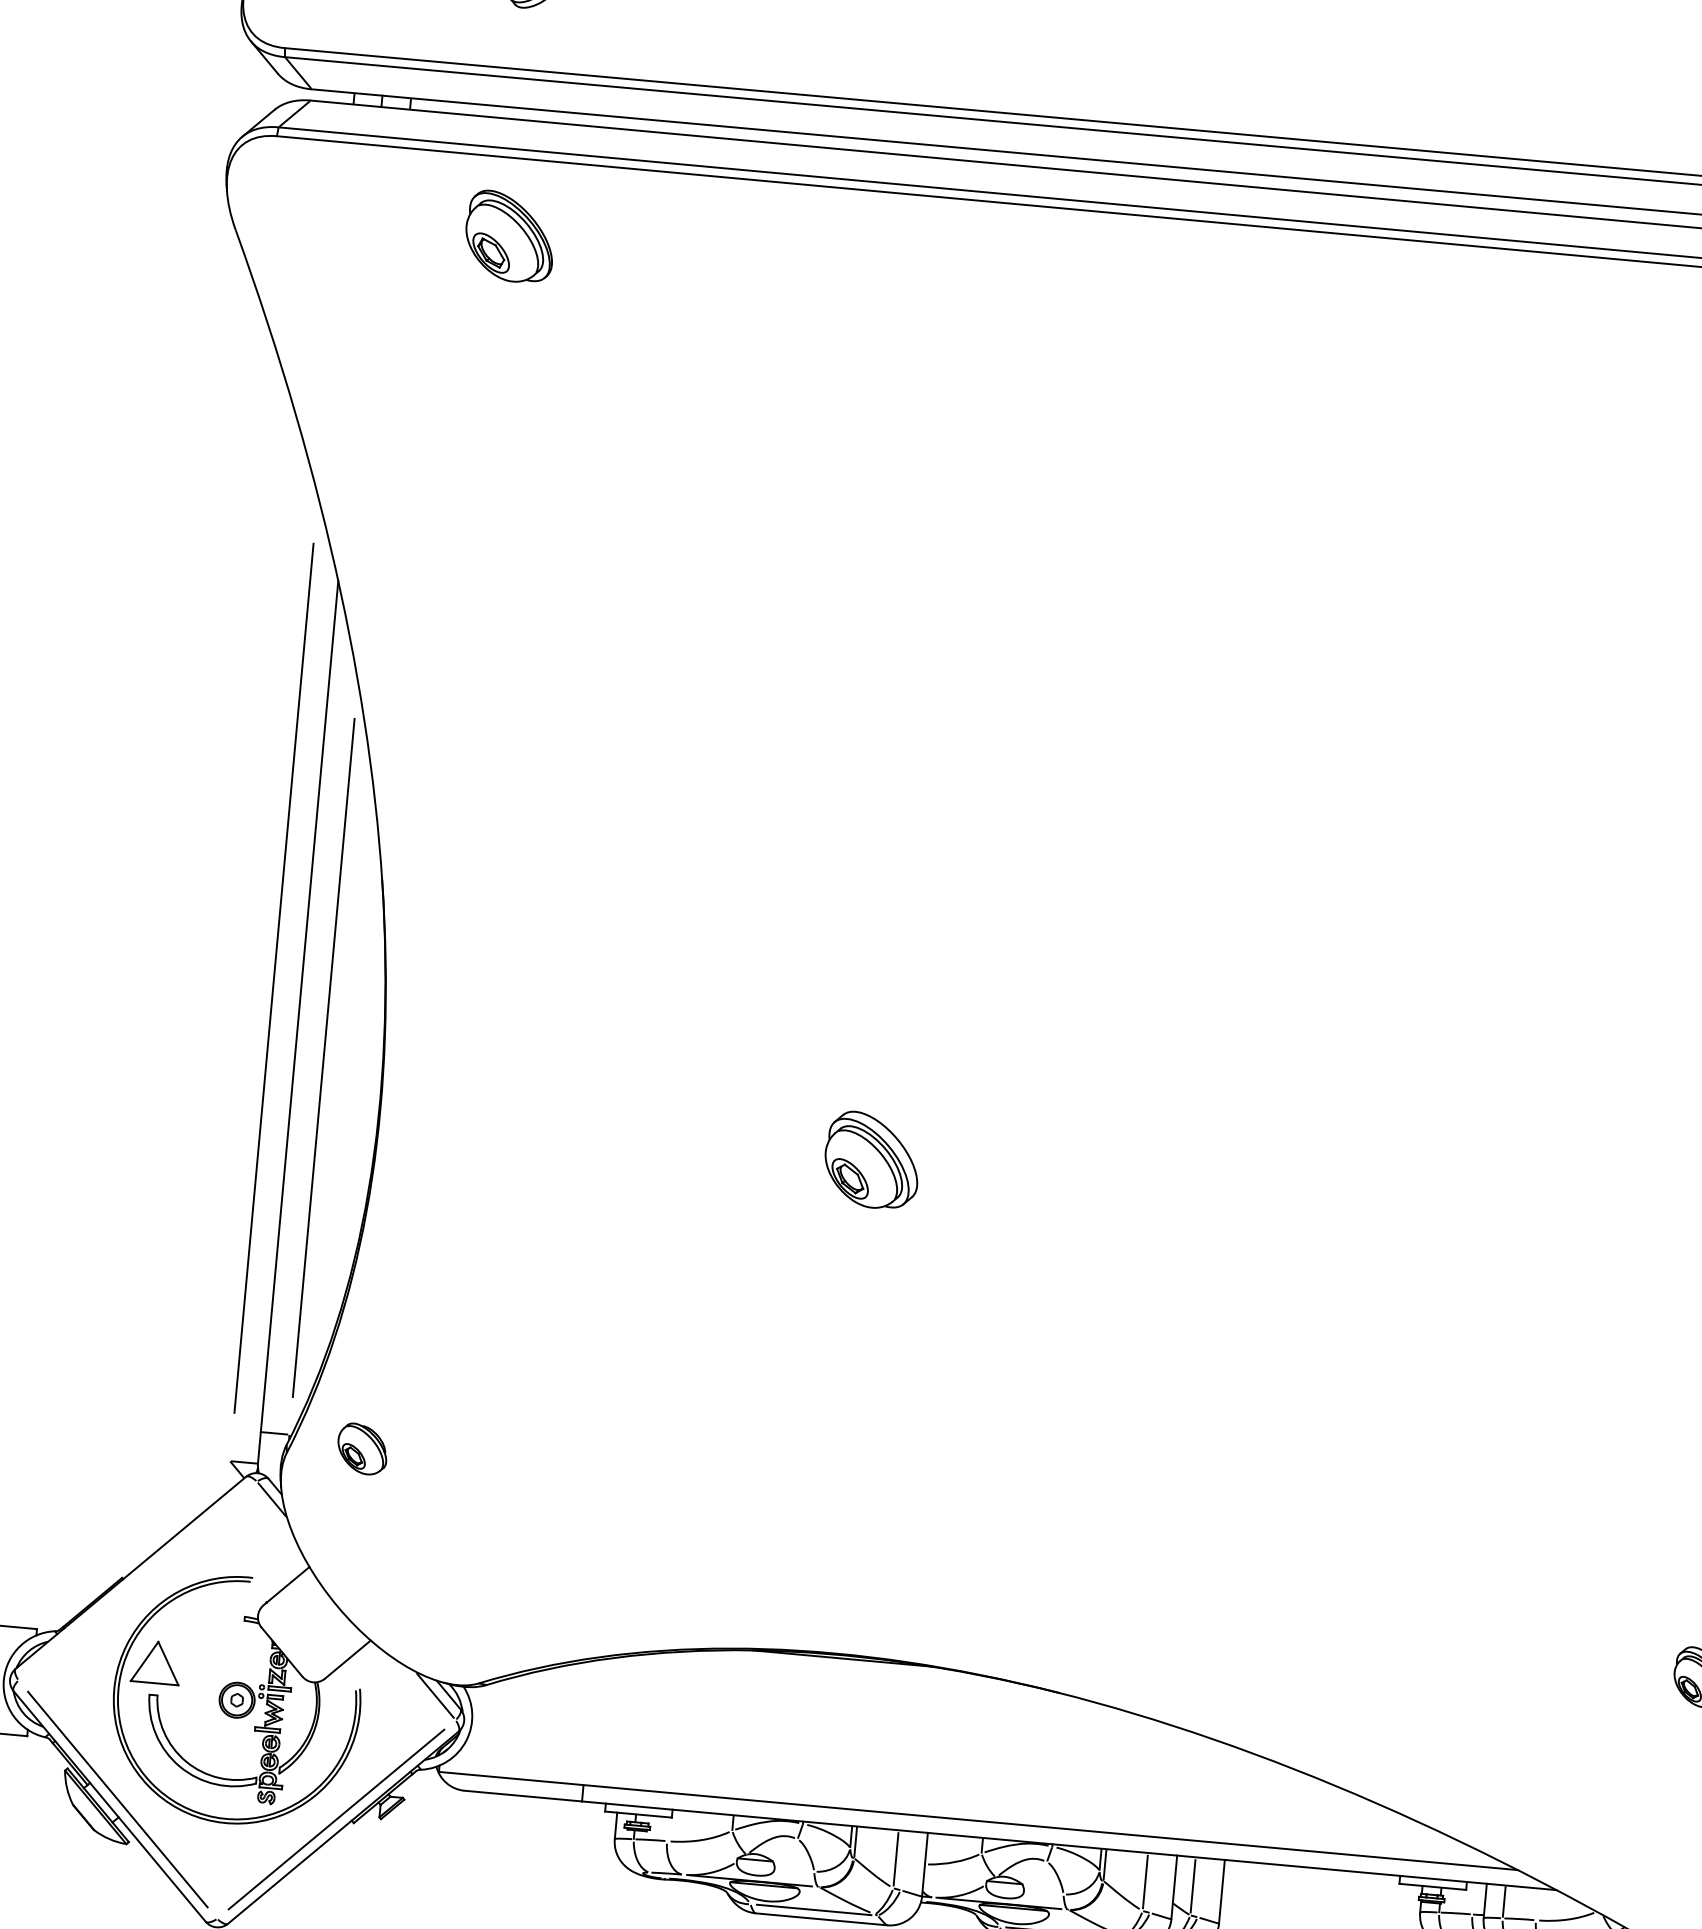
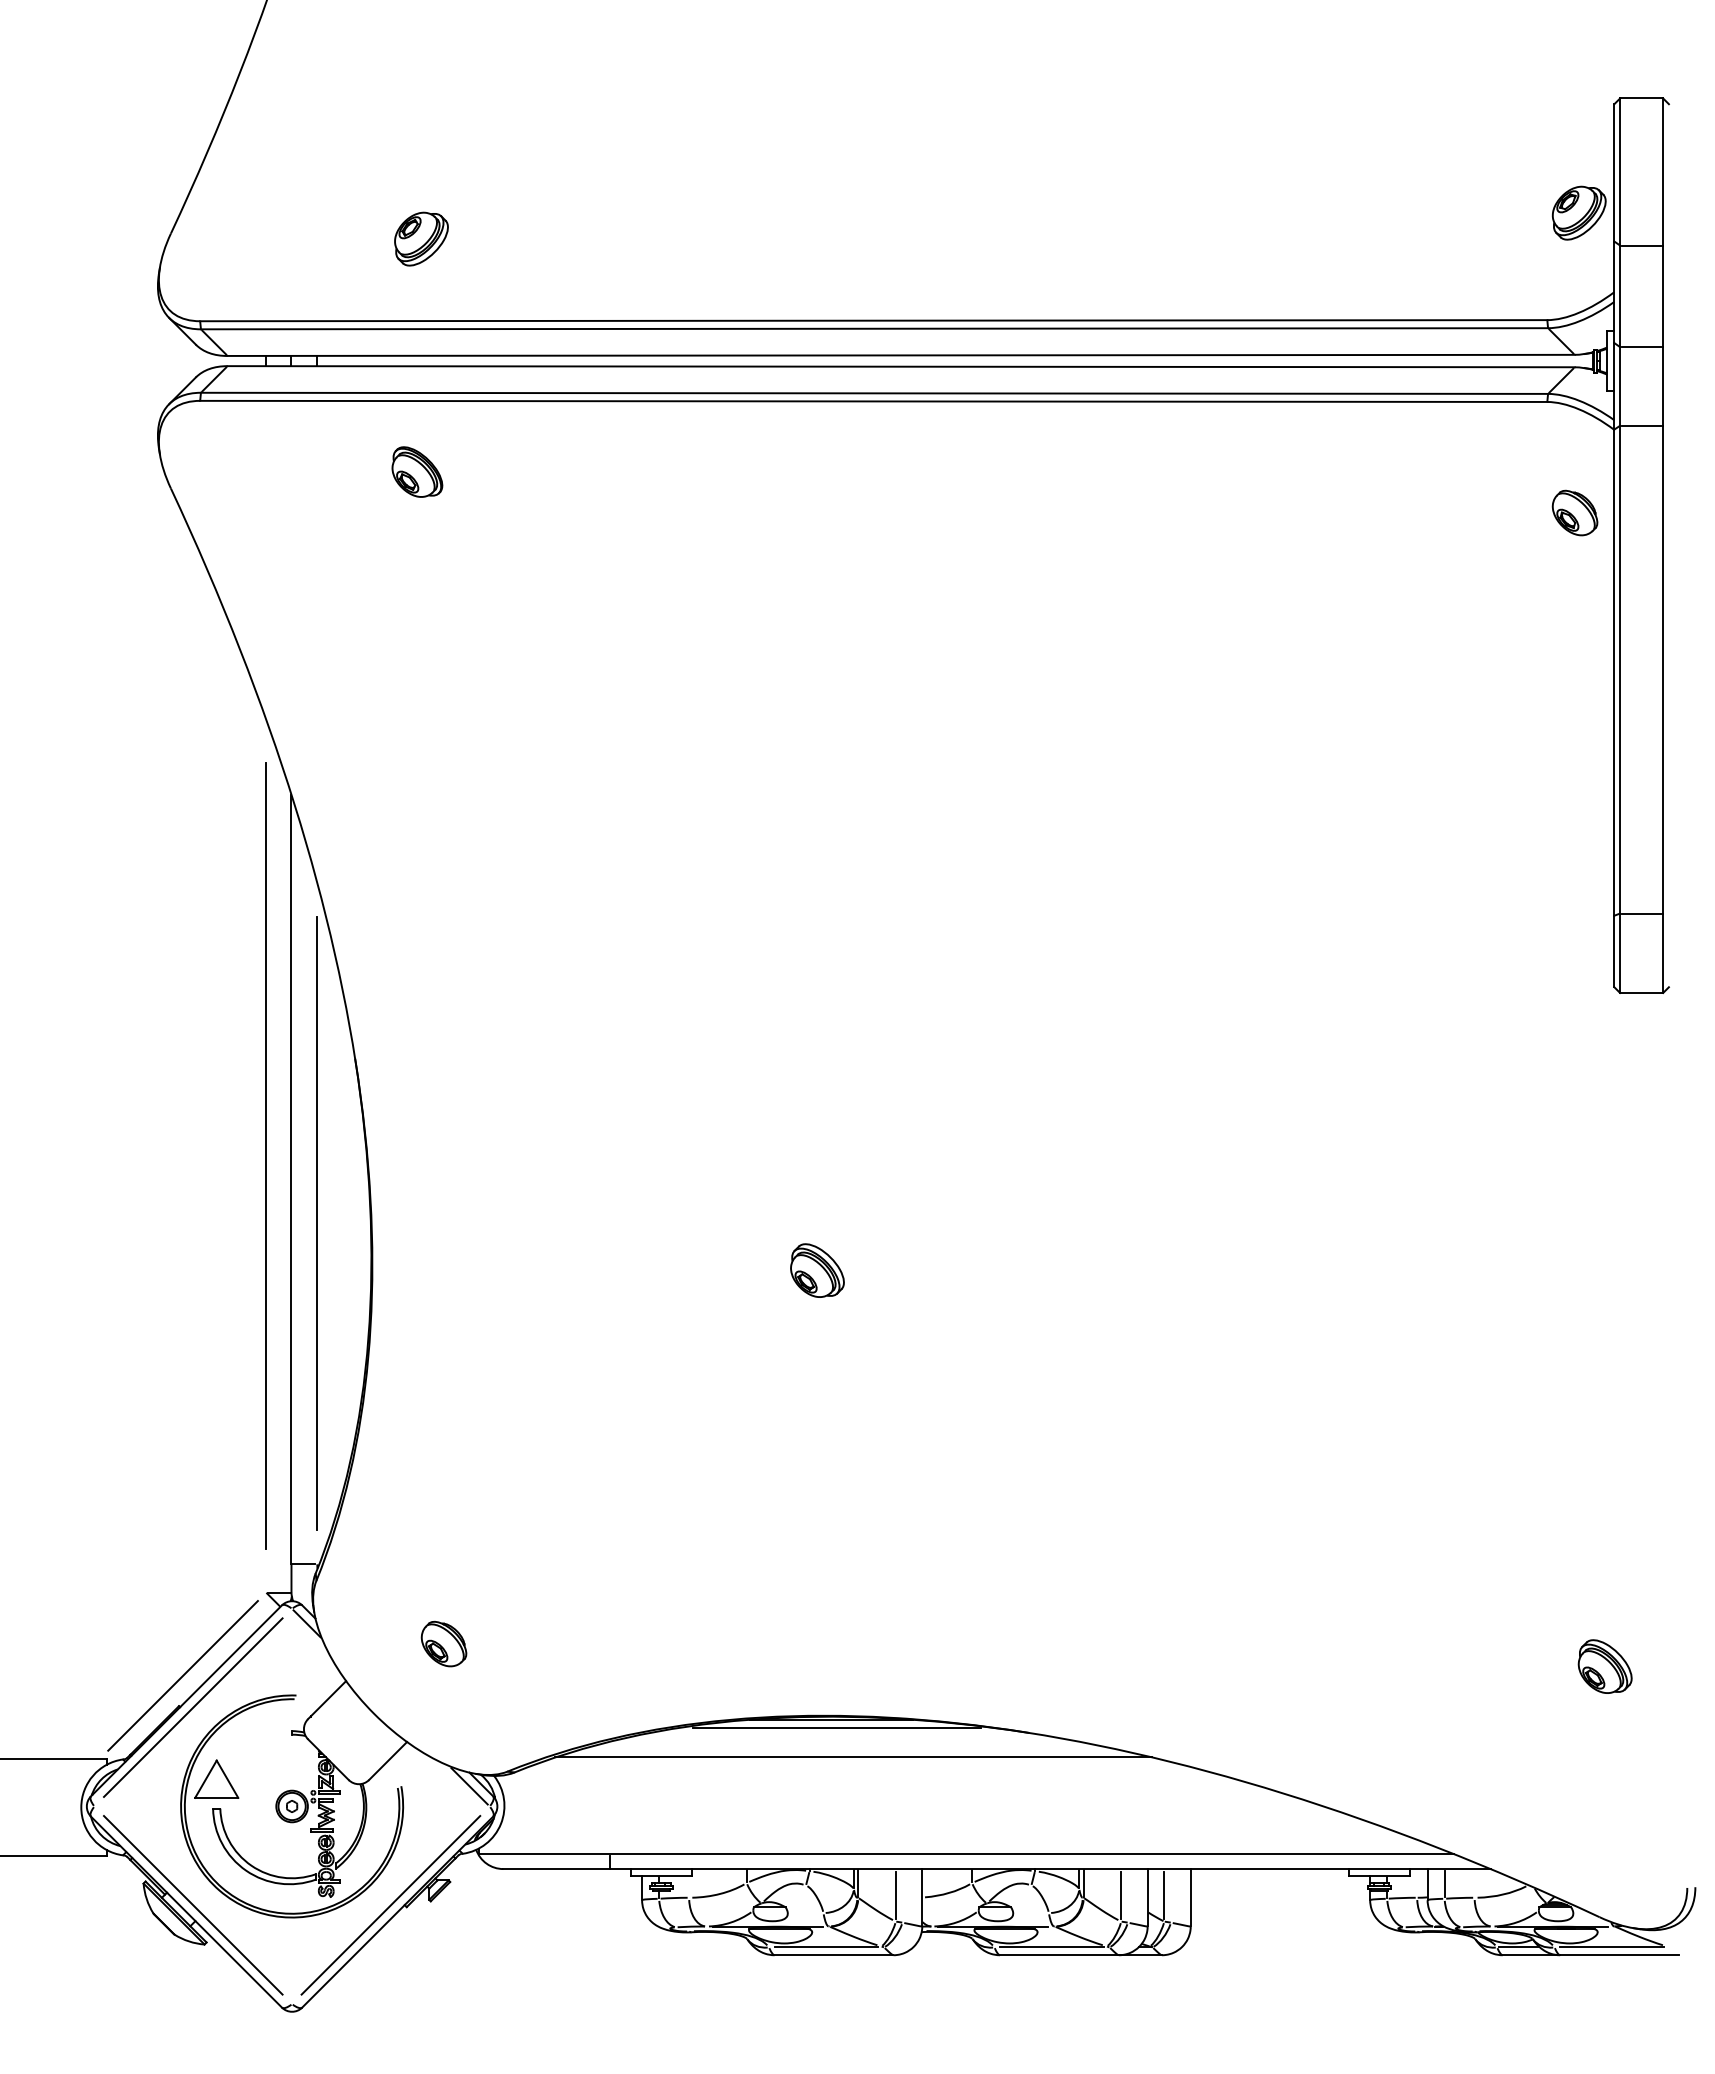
part: (510, 236) -> (417, 471), size x0.62
part: (872, 1160) -> (817, 1270), size x0.62
part: (361, 1448) -> (443, 1643), moved
line: (129, 1544) -> (182, 1675), added
line: (136, 1580) -> (192, 1707), added
line: (847, 1668) -> (836, 1728), added
line: (863, 1702) -> (853, 1757), added

